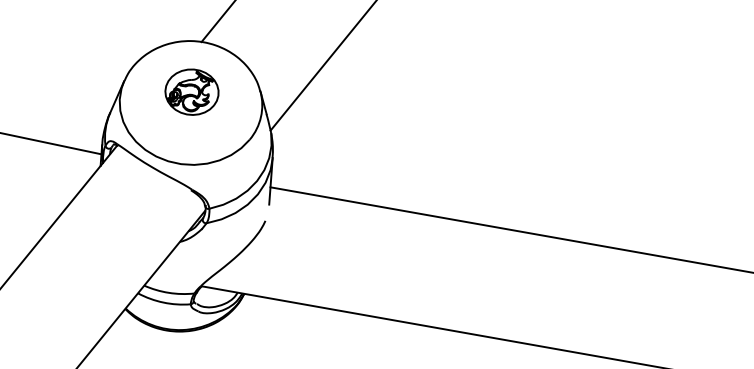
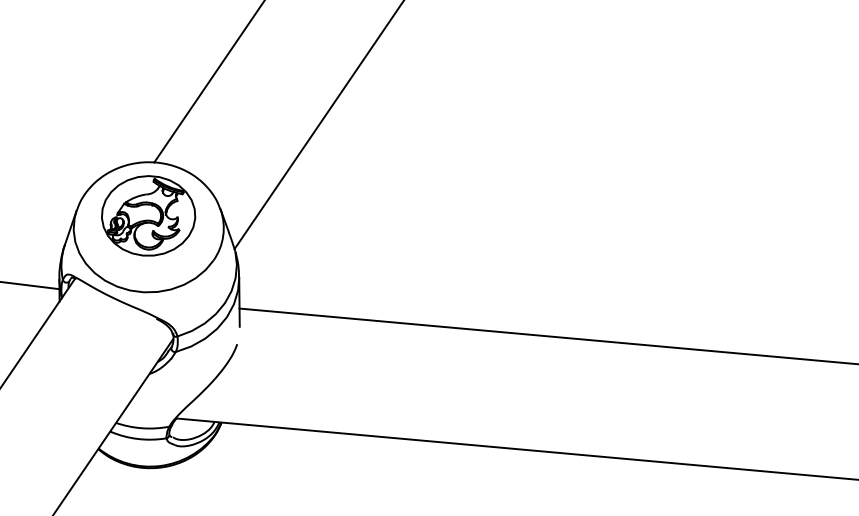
part: (191, 91) -> (148, 215), size x1.67

